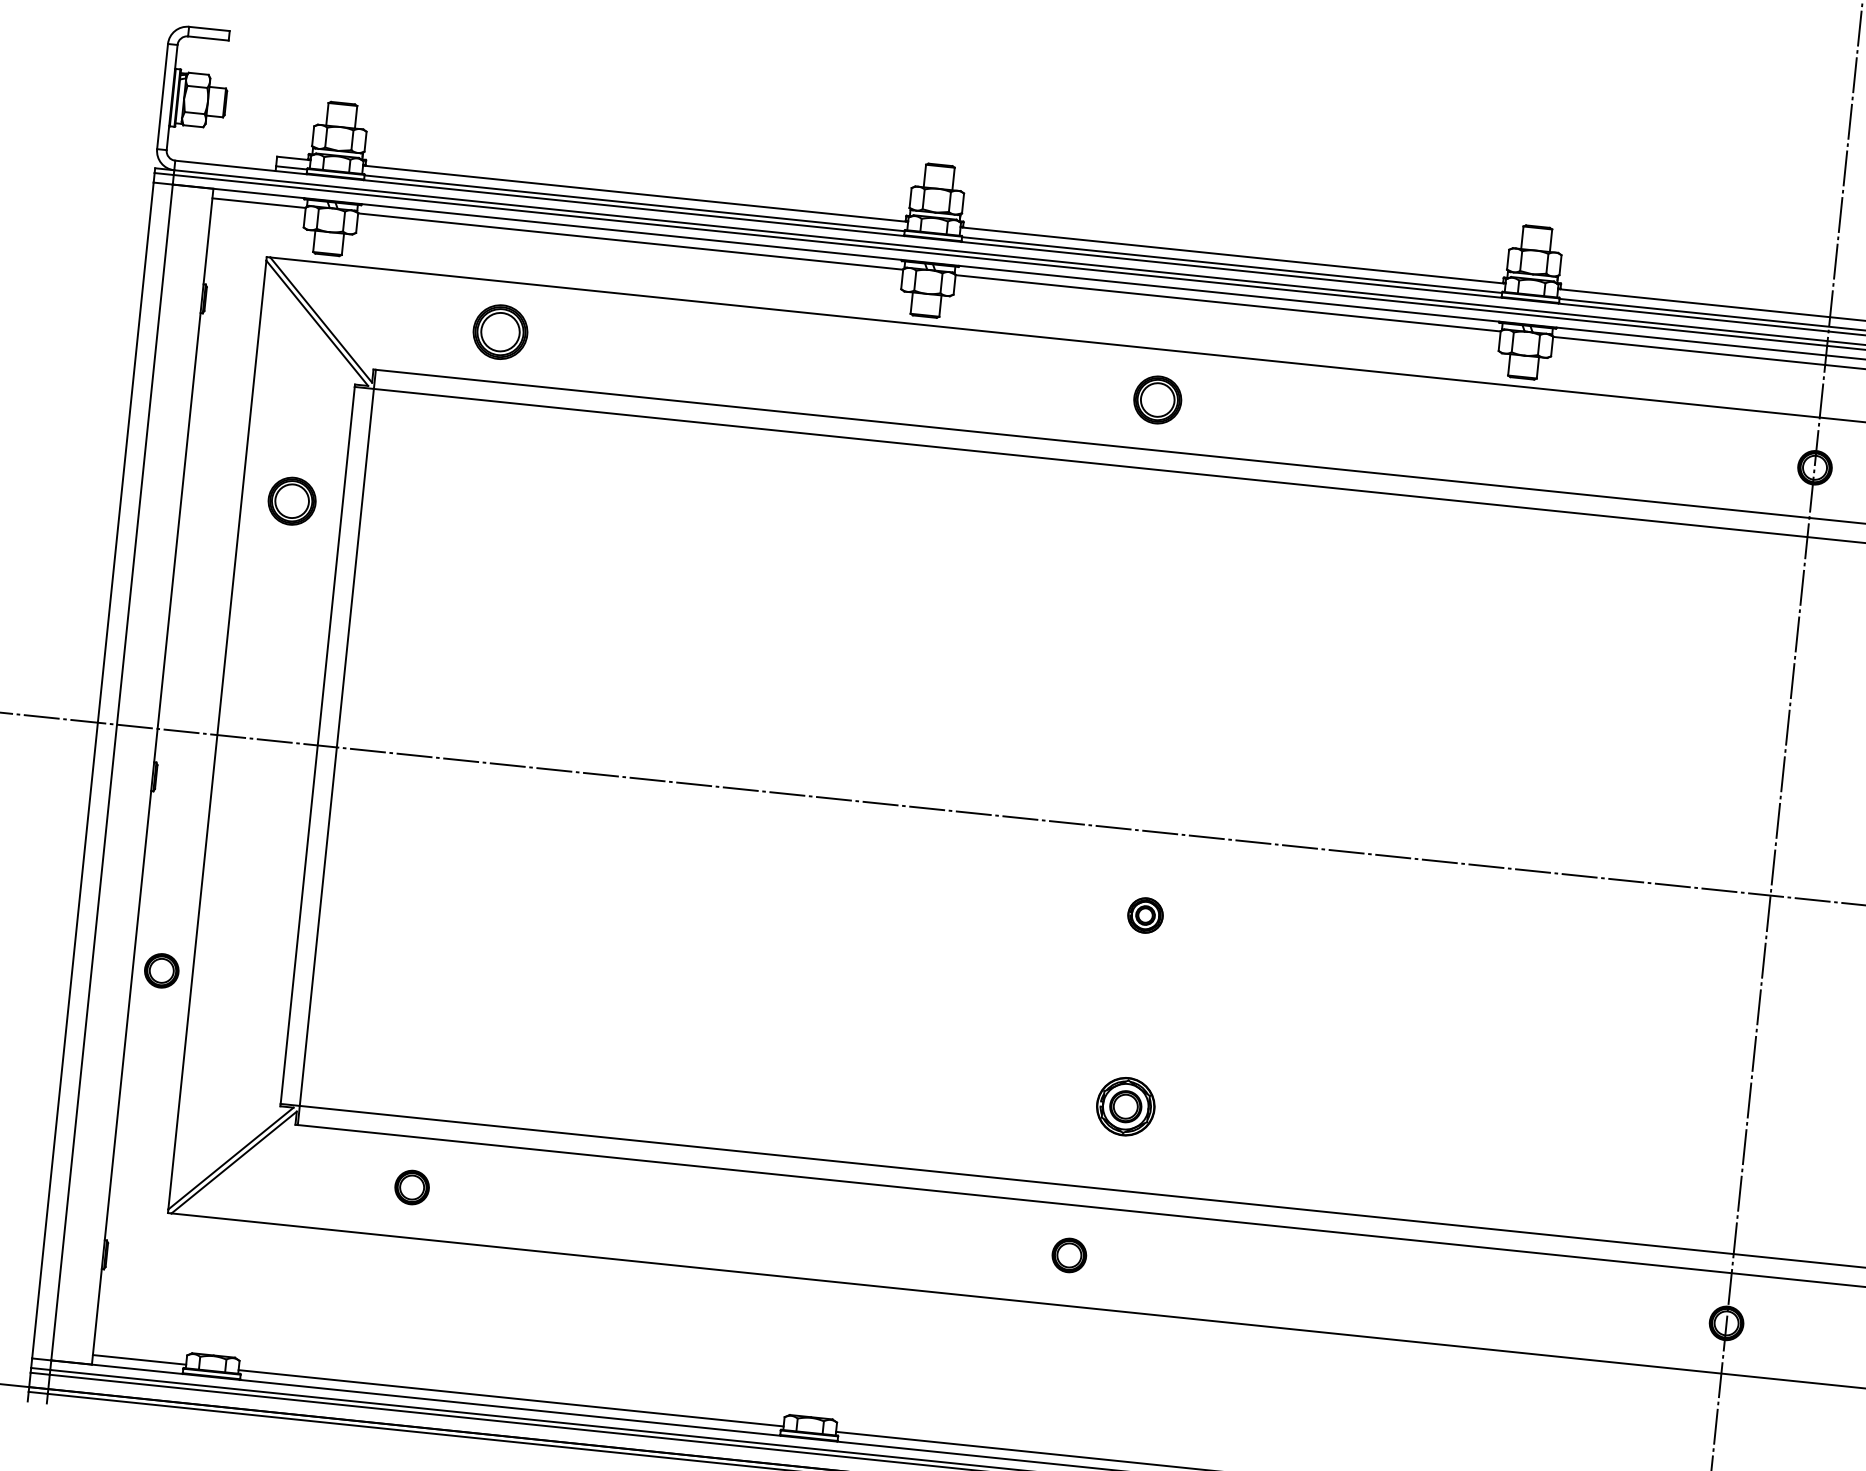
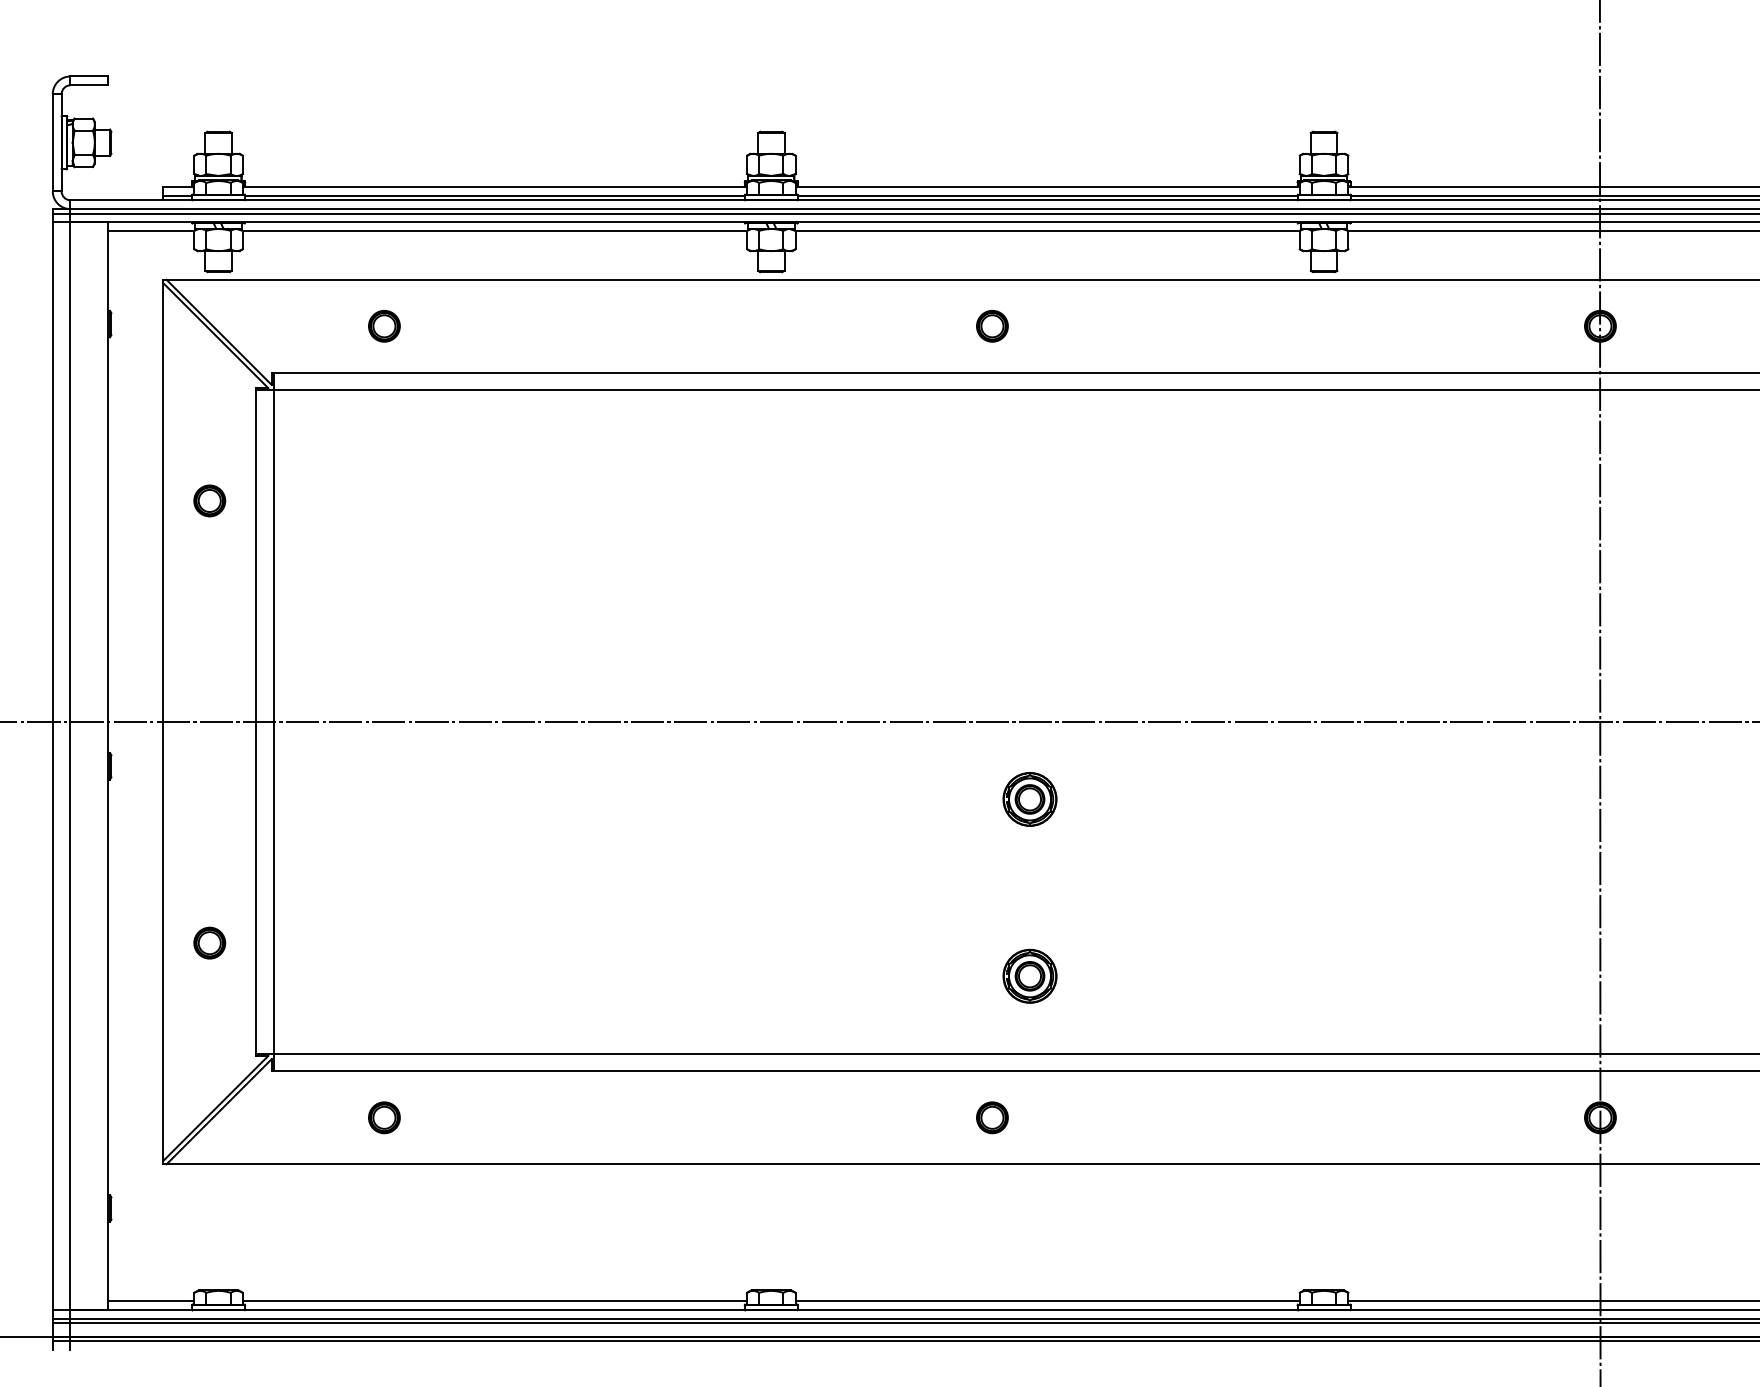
part: (500, 331) -> (384, 325), size x0.62
part: (1157, 399) -> (992, 325), size x0.71
part: (292, 500) -> (209, 500), size x0.71
part: (1144, 915) -> (1029, 799), size x1.67
part: (161, 970) -> (209, 942), moved

